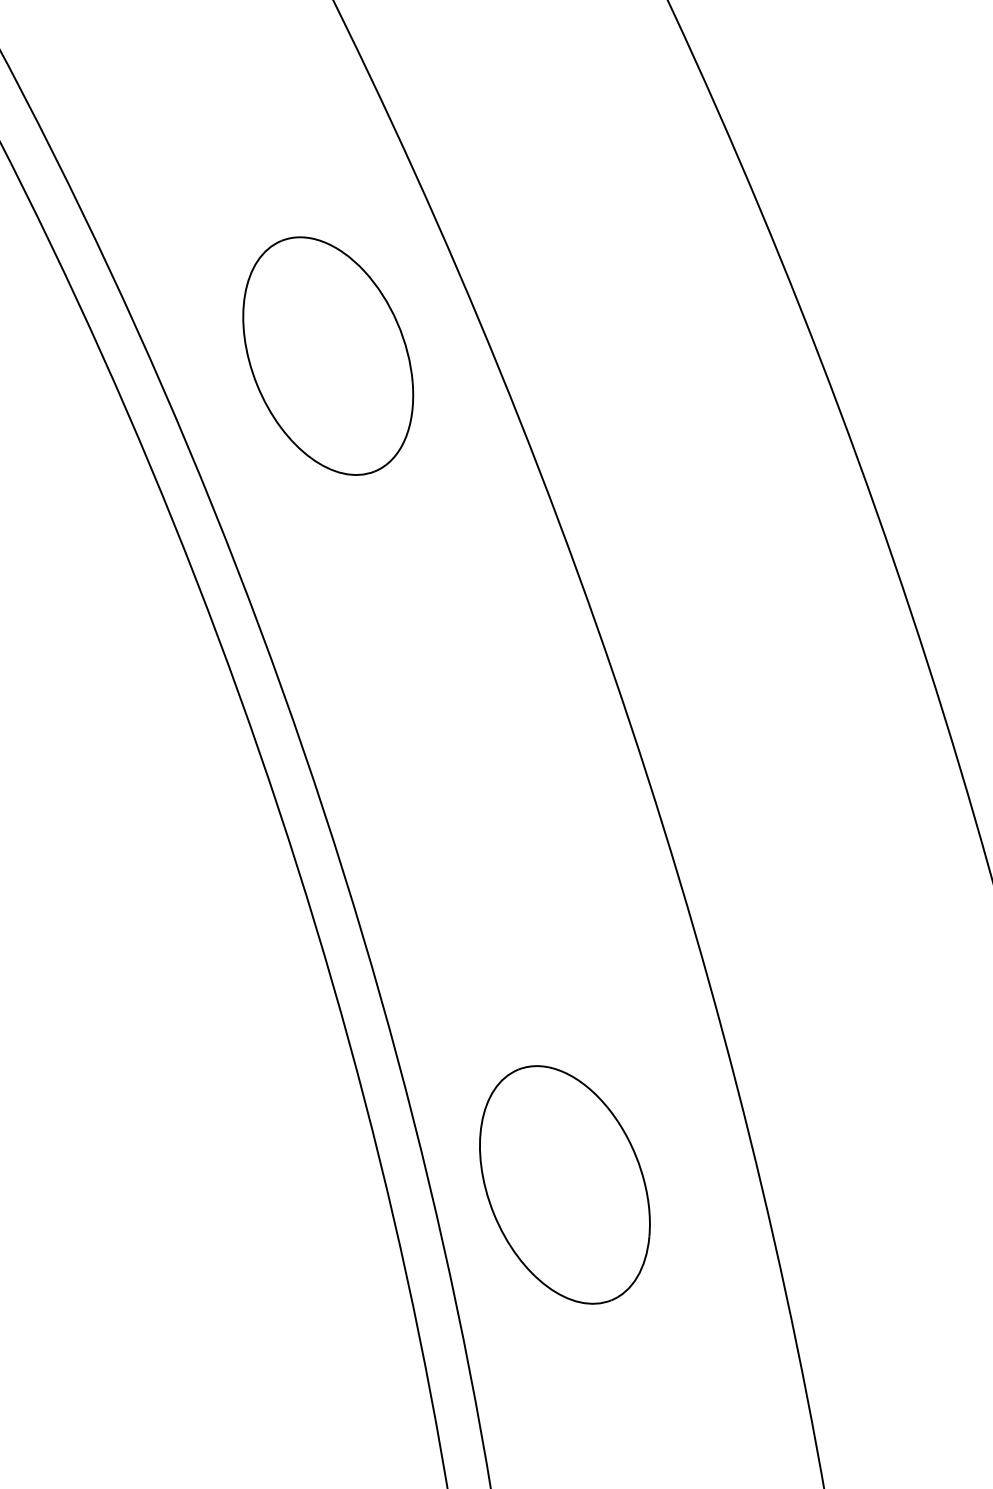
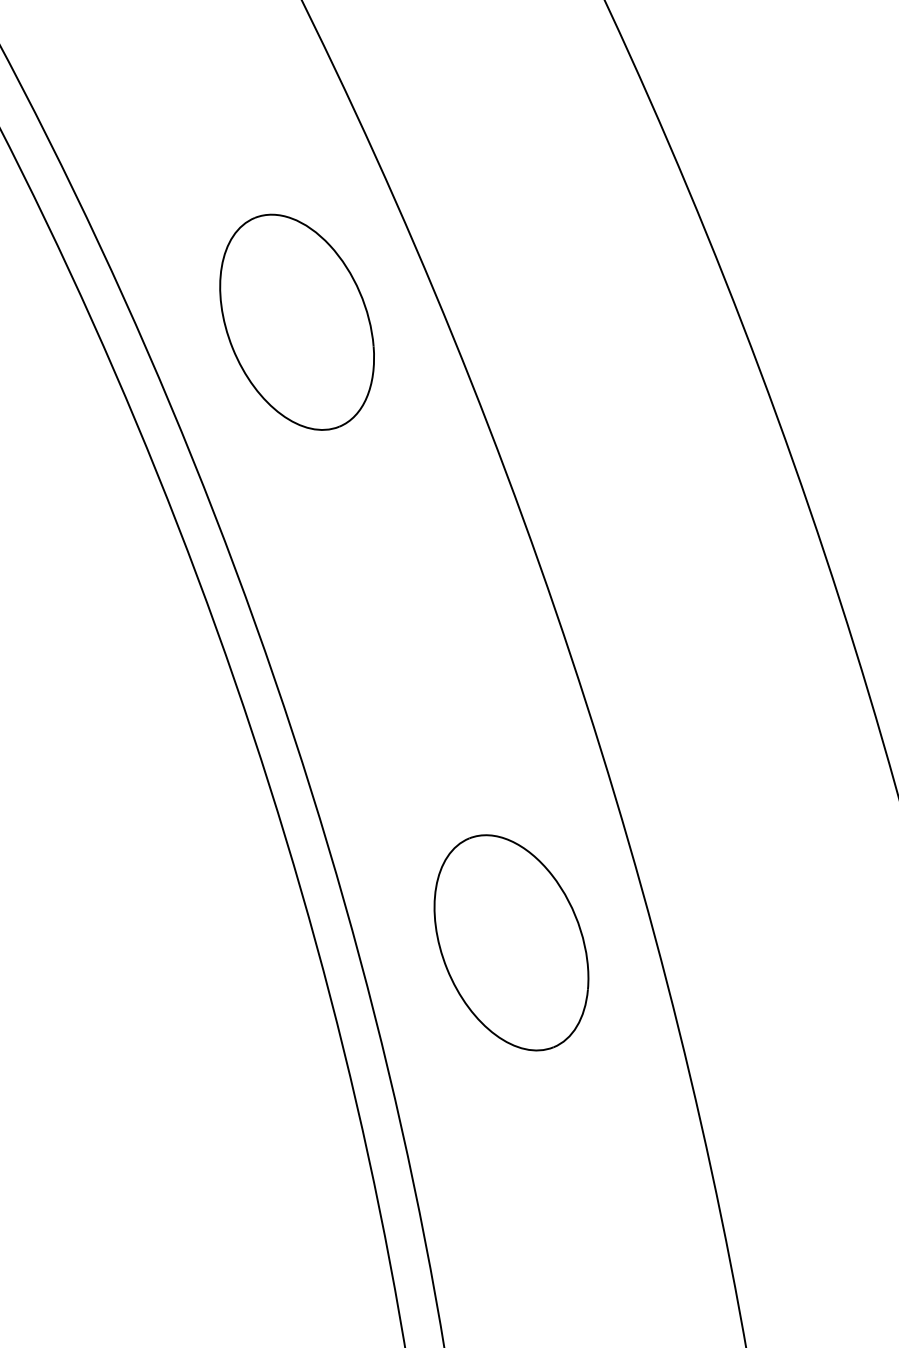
part: (564, 1184) -> (511, 942), moved

